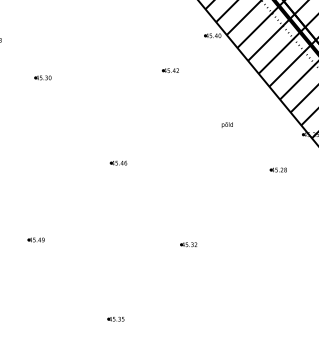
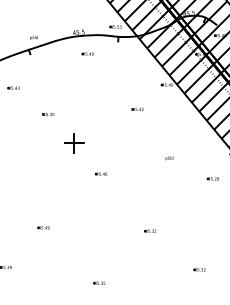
part: (80, 119) -> (74, 143), added
text: (227, 125) -> (169, 158), moved
part: (258, 299) -> (199, 269), added

